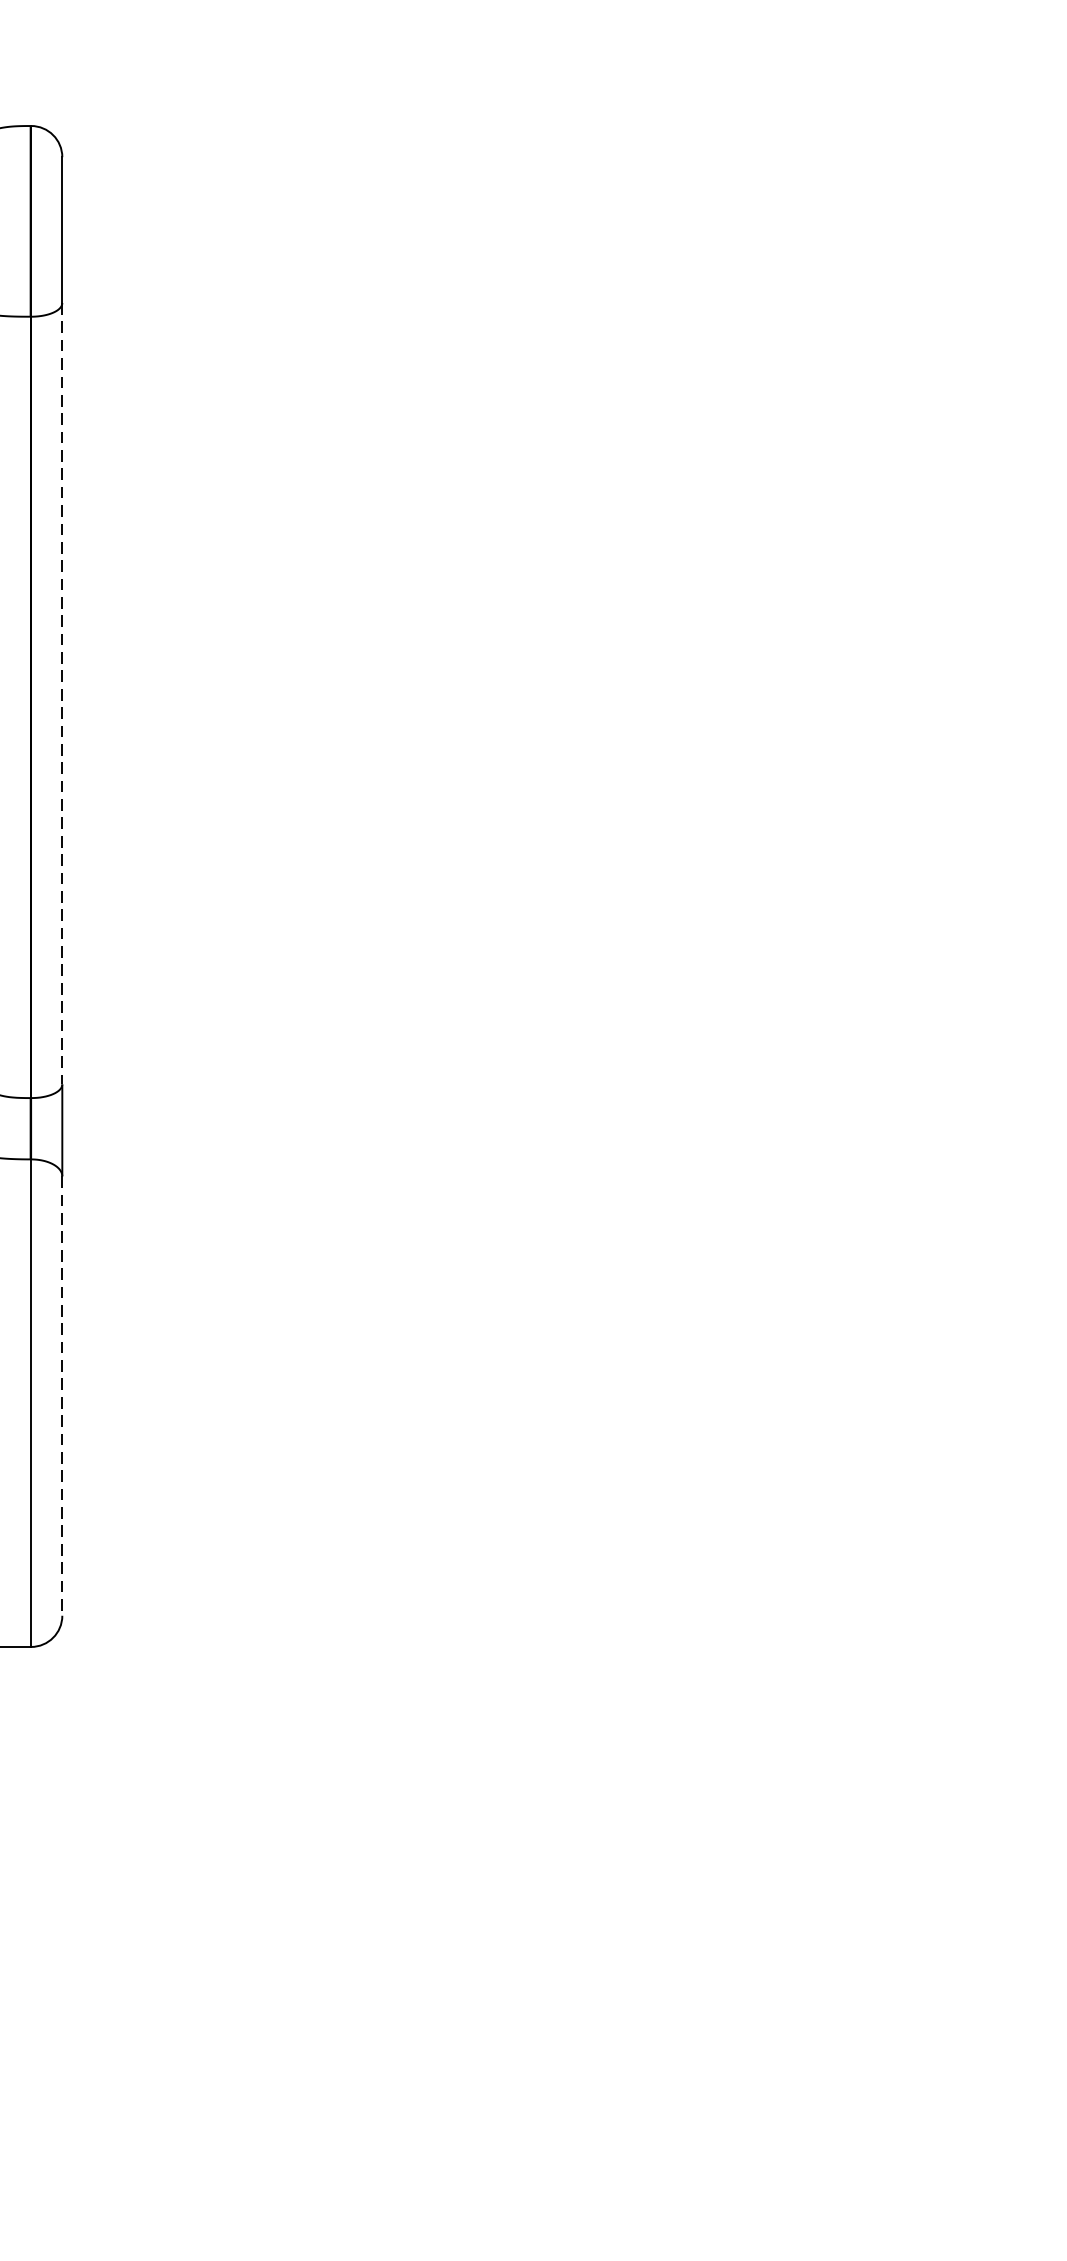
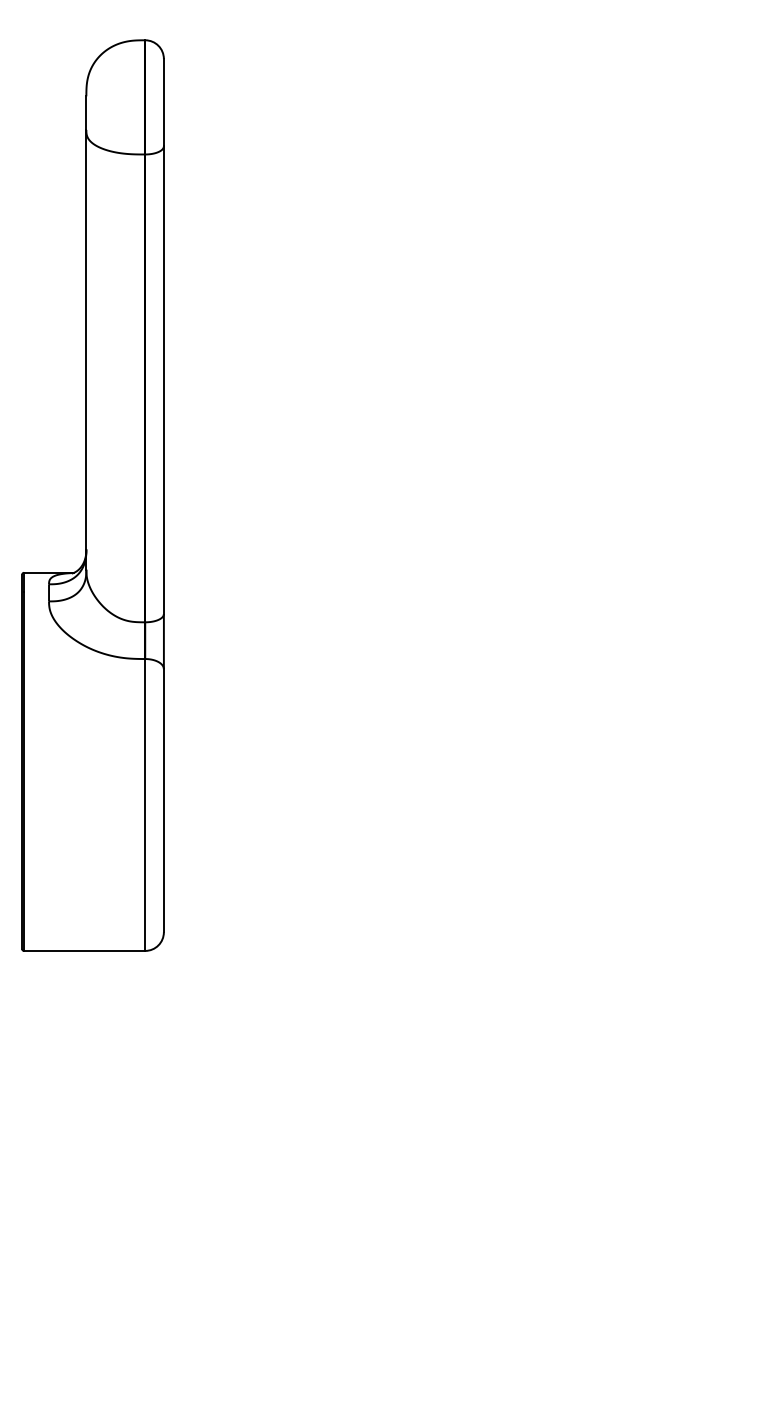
line: (61, 694) -> (163, 380), dashed -> solid
line: (61, 1395) -> (163, 800), dashed -> solid

